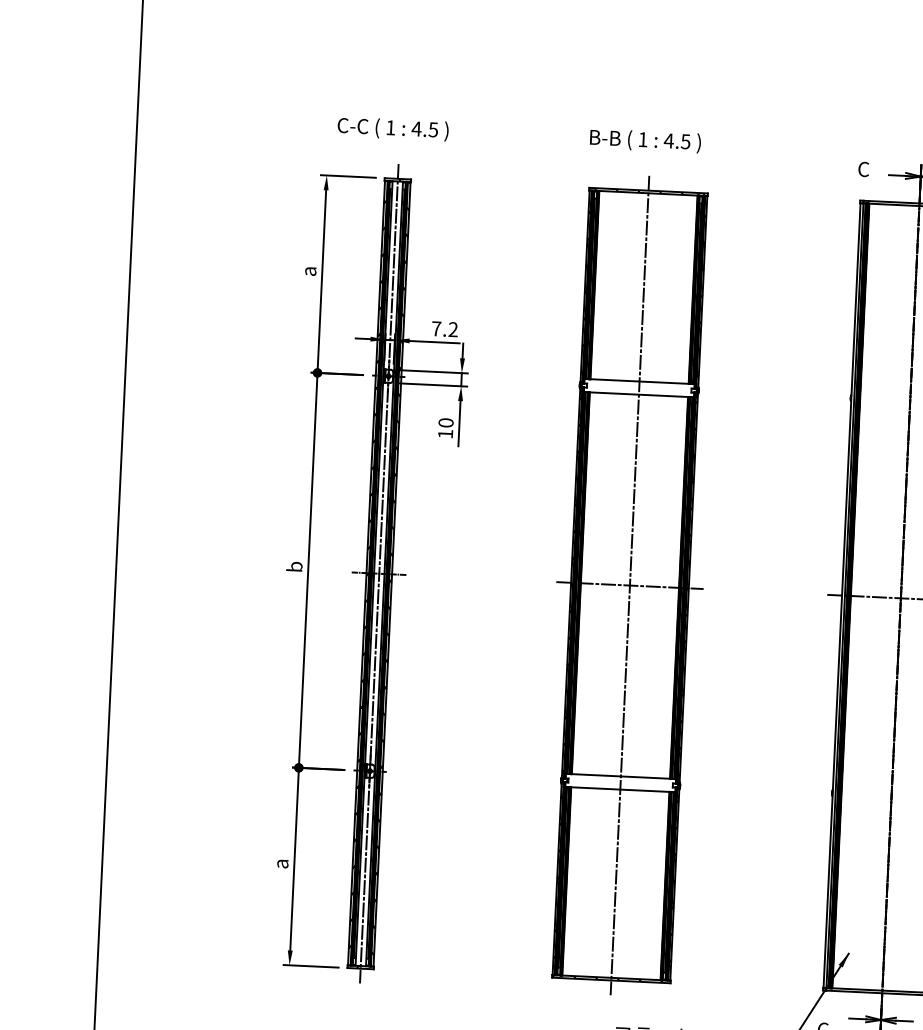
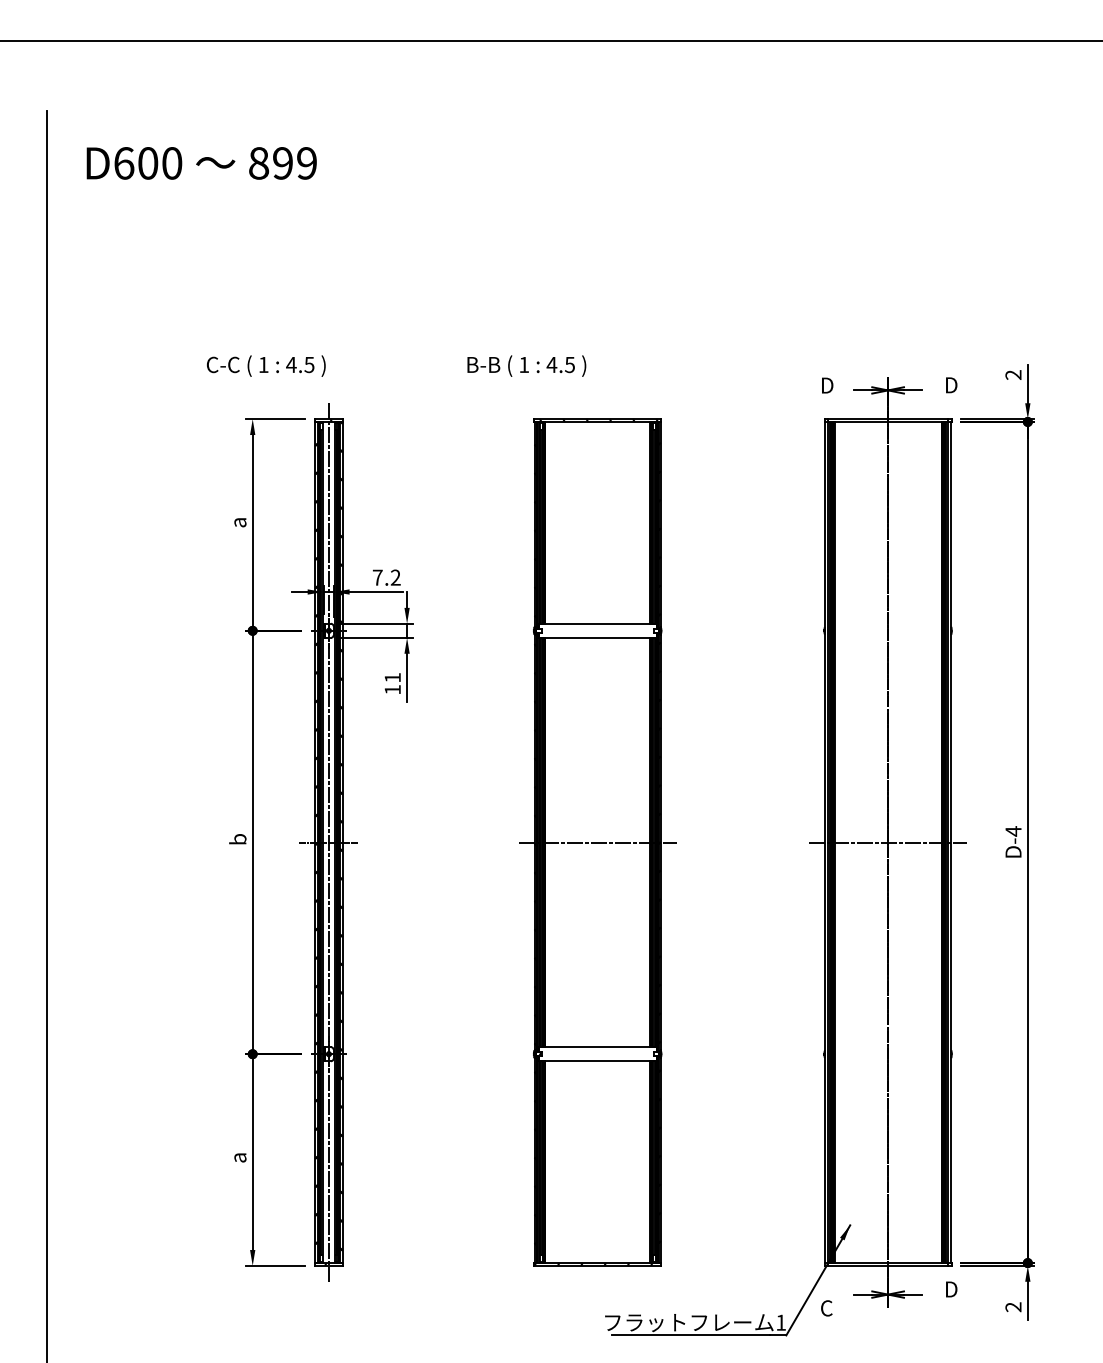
text: (393, 128) -> (266, 365), moved
text: (645, 140) -> (526, 365), moved
text: (864, 169) -> (827, 385), C -> D
text: (445, 422) -> (392, 677), 10 -> 11
line: (629, 585) -> (597, 842), removed

